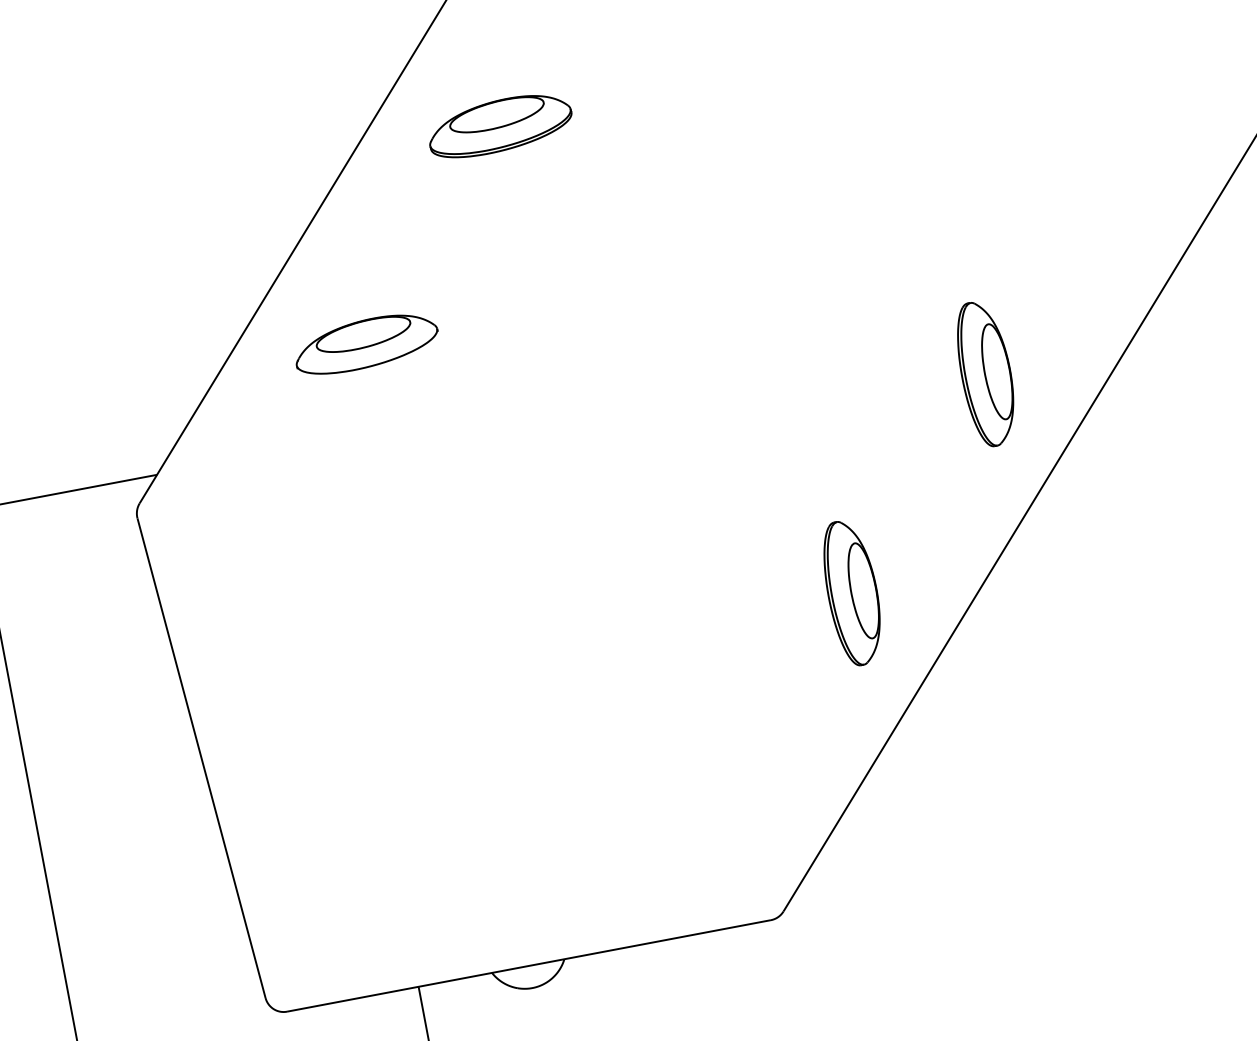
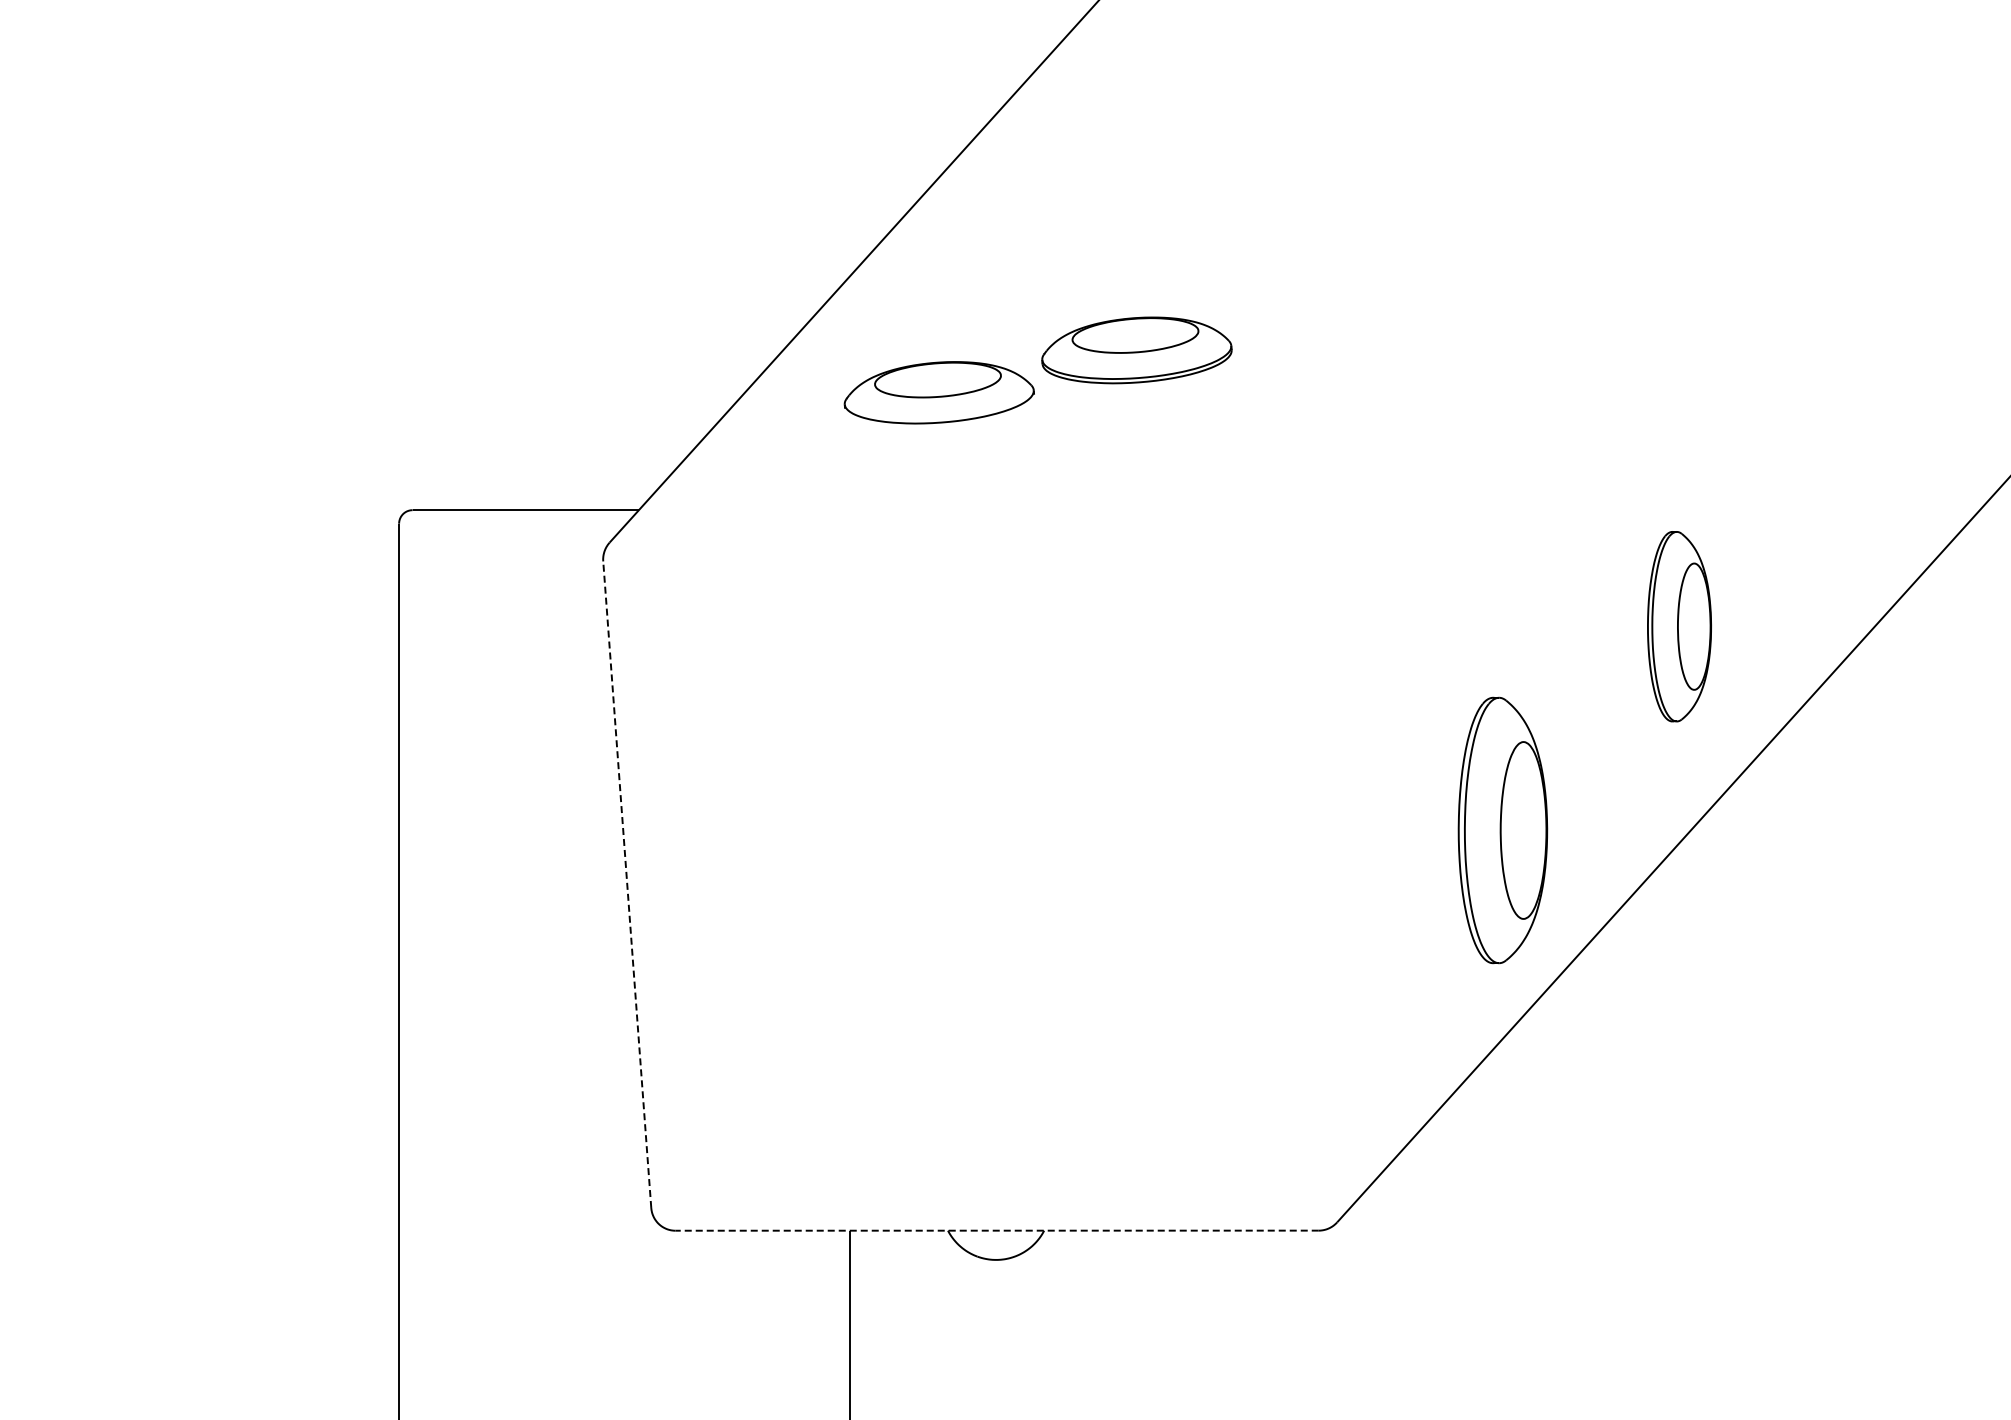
part: (499, 125) -> (1136, 350), moved
part: (986, 373) -> (1679, 626), moved
part: (852, 593) -> (1502, 830), size x1.4
line: (201, 758) -> (627, 884), solid -> dashed
line: (529, 965) -> (997, 1230), solid -> dashed

